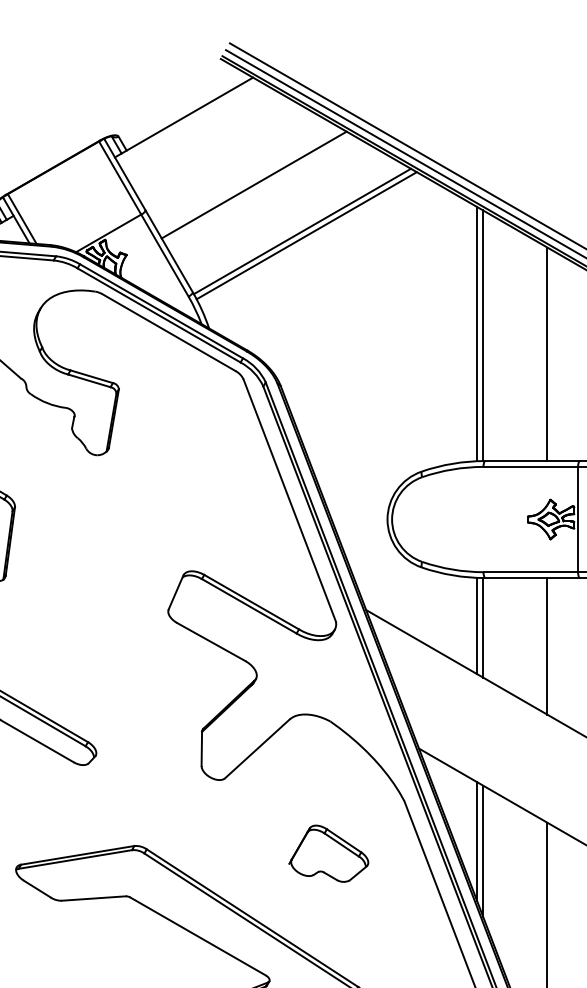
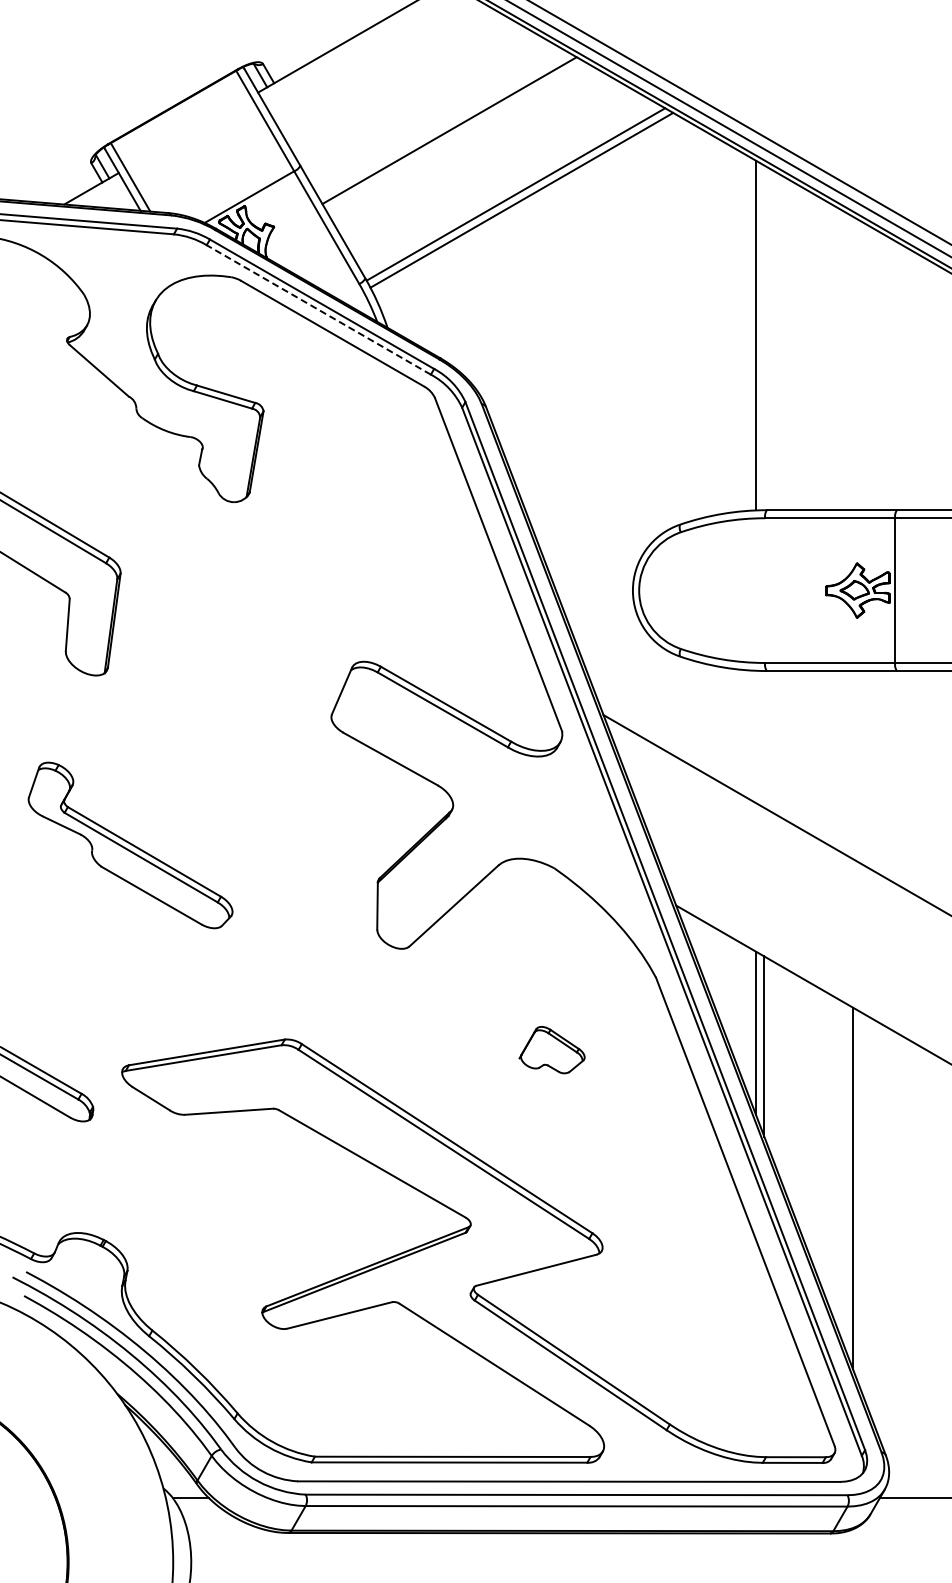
line: (158, 315) -> (318, 309), solid -> dashed
line: (483, 335) -> (764, 337), removed
line: (547, 354) -> (852, 363), removed
line: (477, 625) -> (756, 736), removed
line: (483, 627) -> (764, 739), removed
line: (547, 645) -> (852, 764), removed
part: (328, 853) -> (551, 1049), size x0.6

